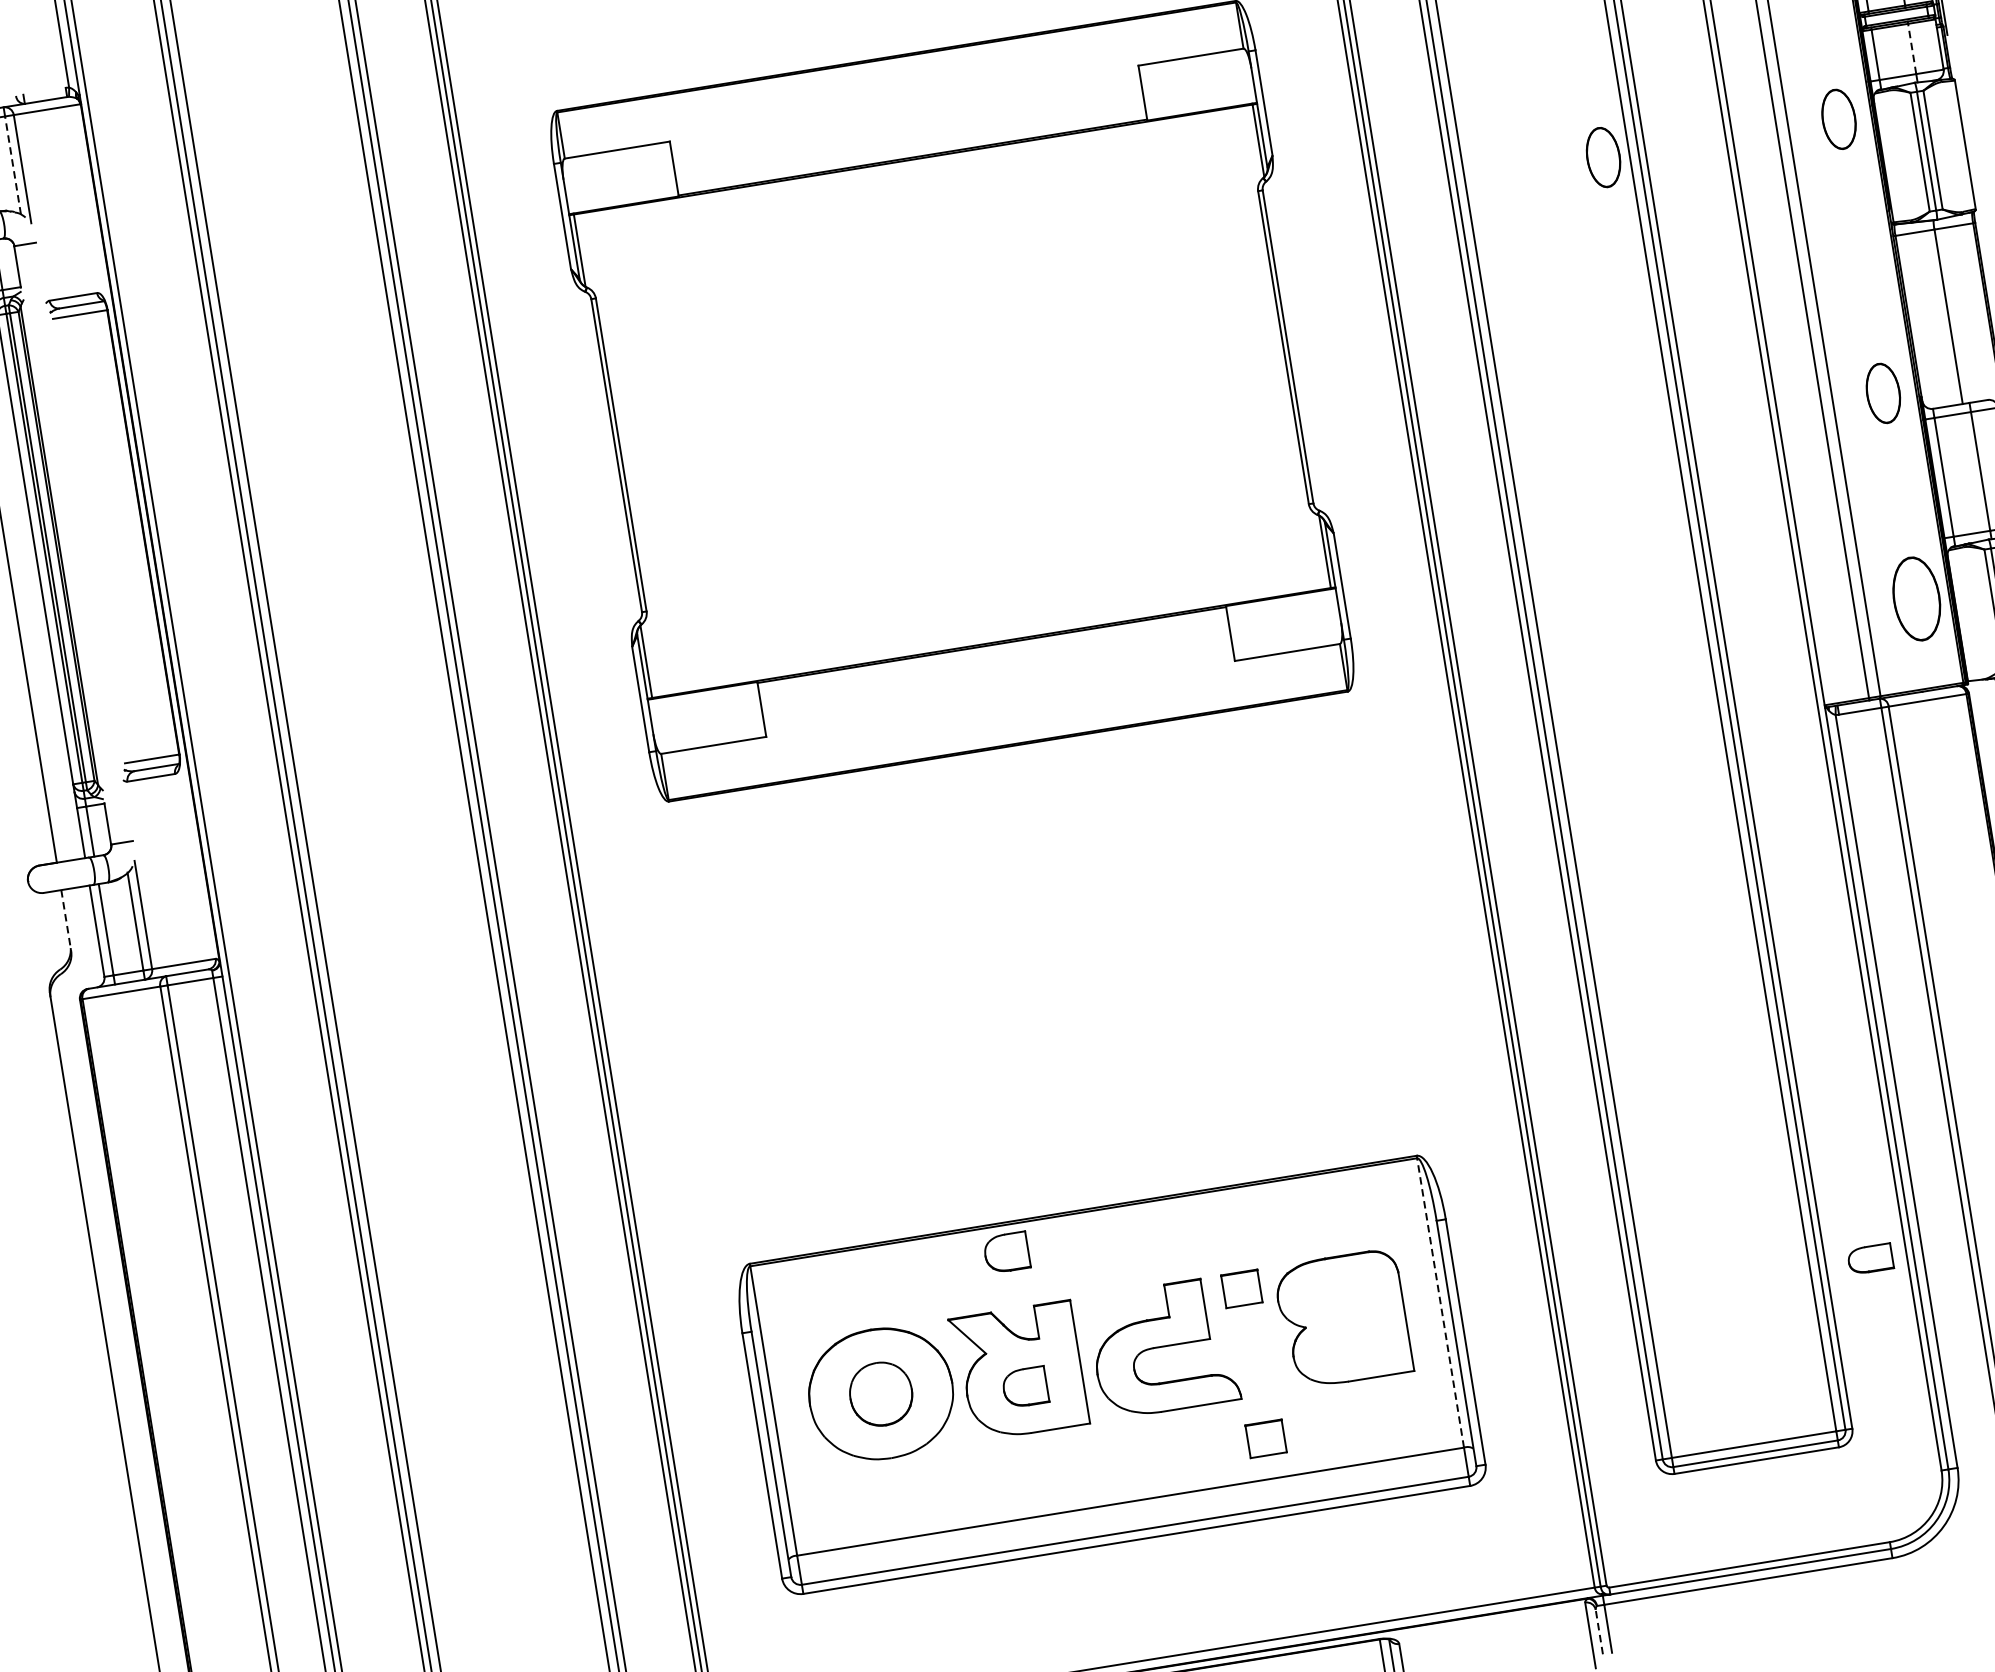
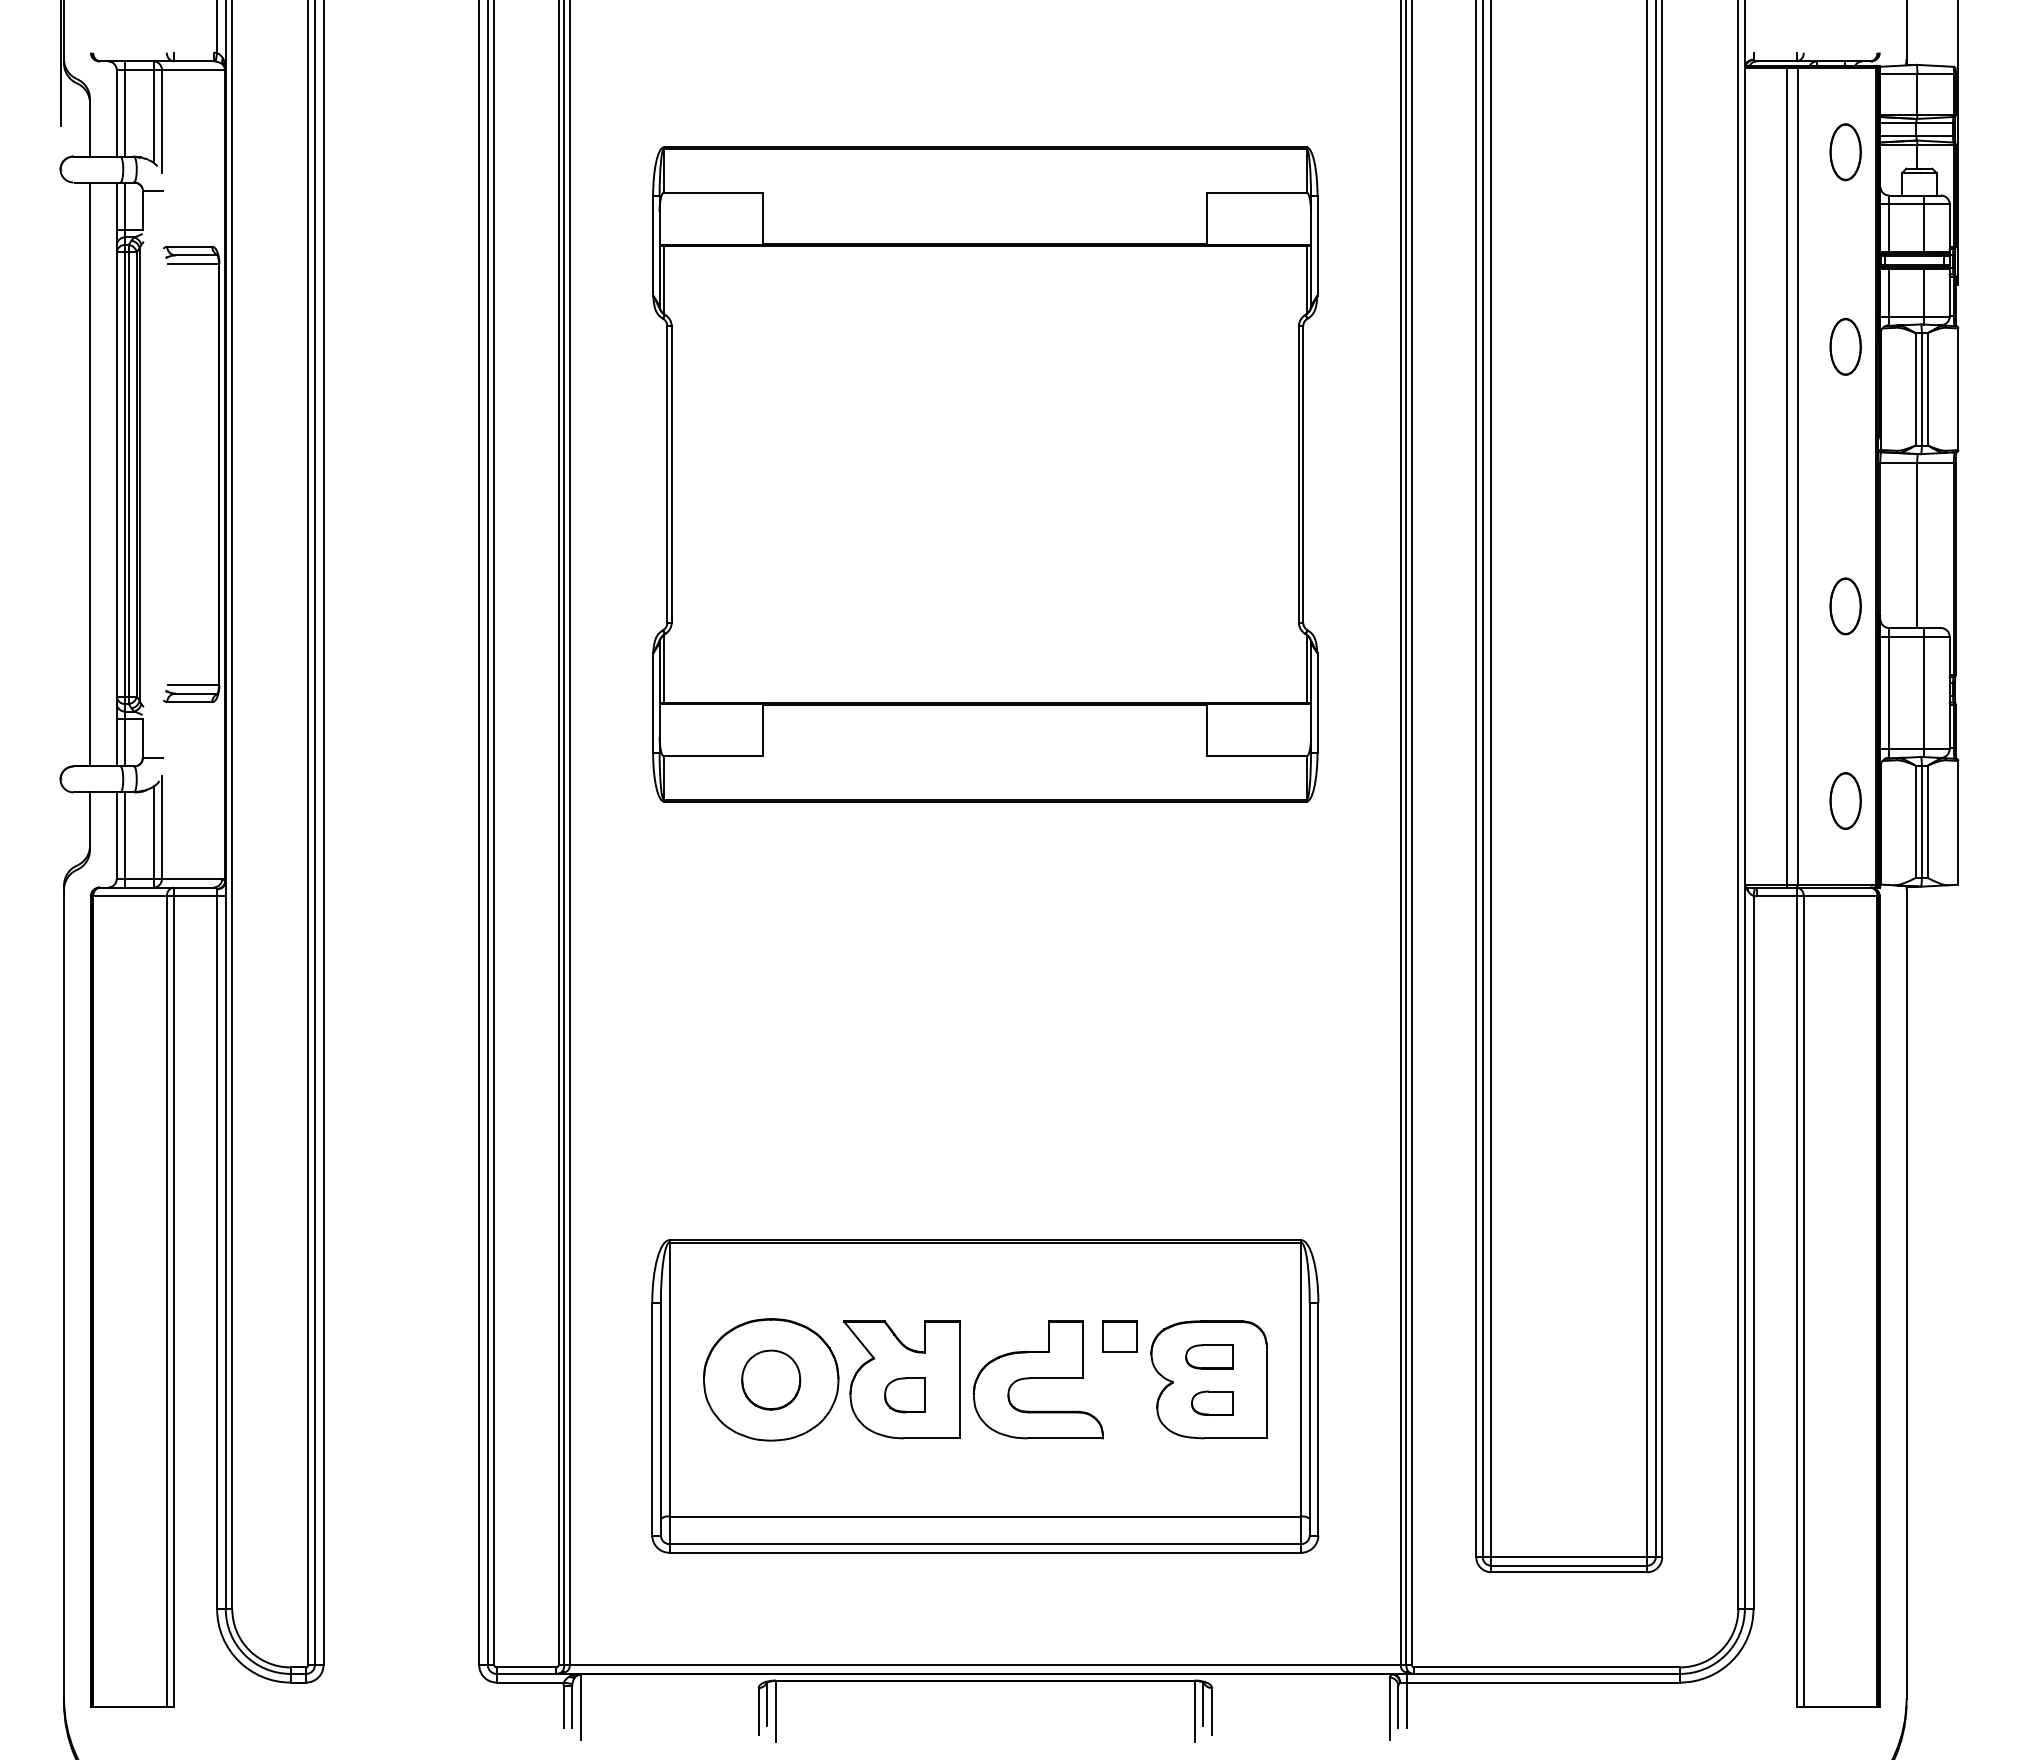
line: (1911, 48) -> (1923, 292), dashed -> solid
part: (1603, 157) -> (1622, 346), removed
line: (12, 164) -> (153, 115), dashed -> solid
part: (1916, 598) -> (1845, 800), size x0.71
line: (65, 920) -> (89, 821), dashed -> solid
part: (1005, 1253) -> (907, 1268), removed
part: (1870, 1258) -> (1212, 1402), moved
part: (1339, 1294) -> (1209, 1356), added
line: (1441, 1302) -> (1301, 1379), dashed -> solid
part: (1265, 1438) -> (1119, 1478), removed
line: (1599, 1631) -> (1398, 1706), dashed -> solid

